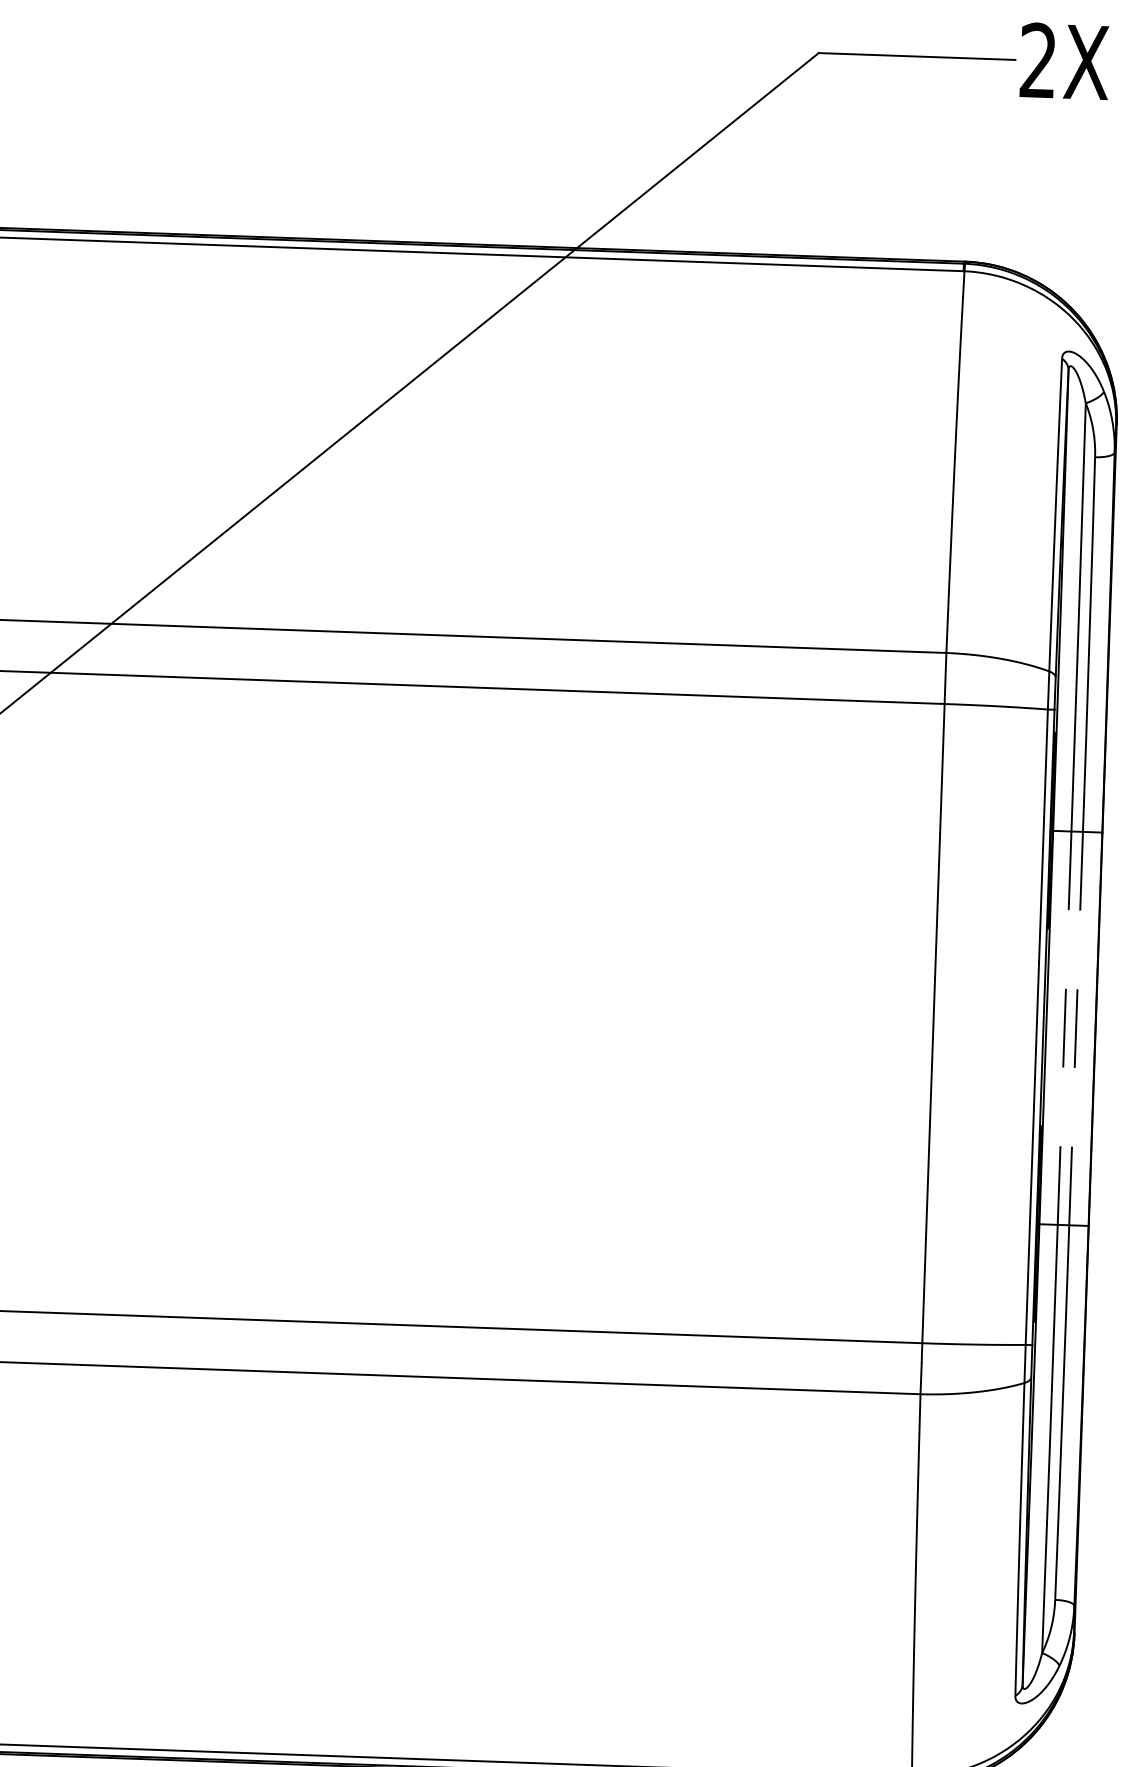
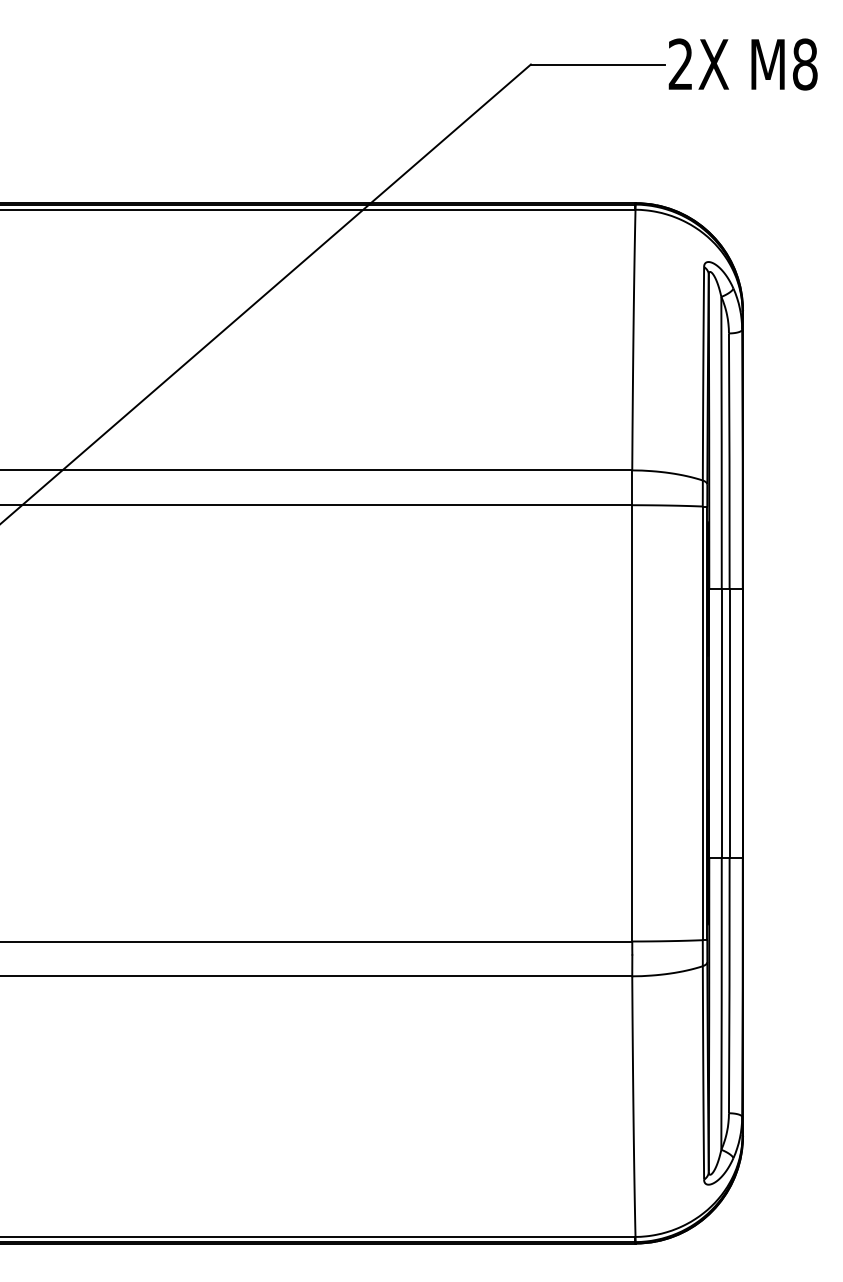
line: (1064, 1026) -> (721, 722), dashed -> solid
line: (1075, 1028) -> (729, 723), dashed -> solid

